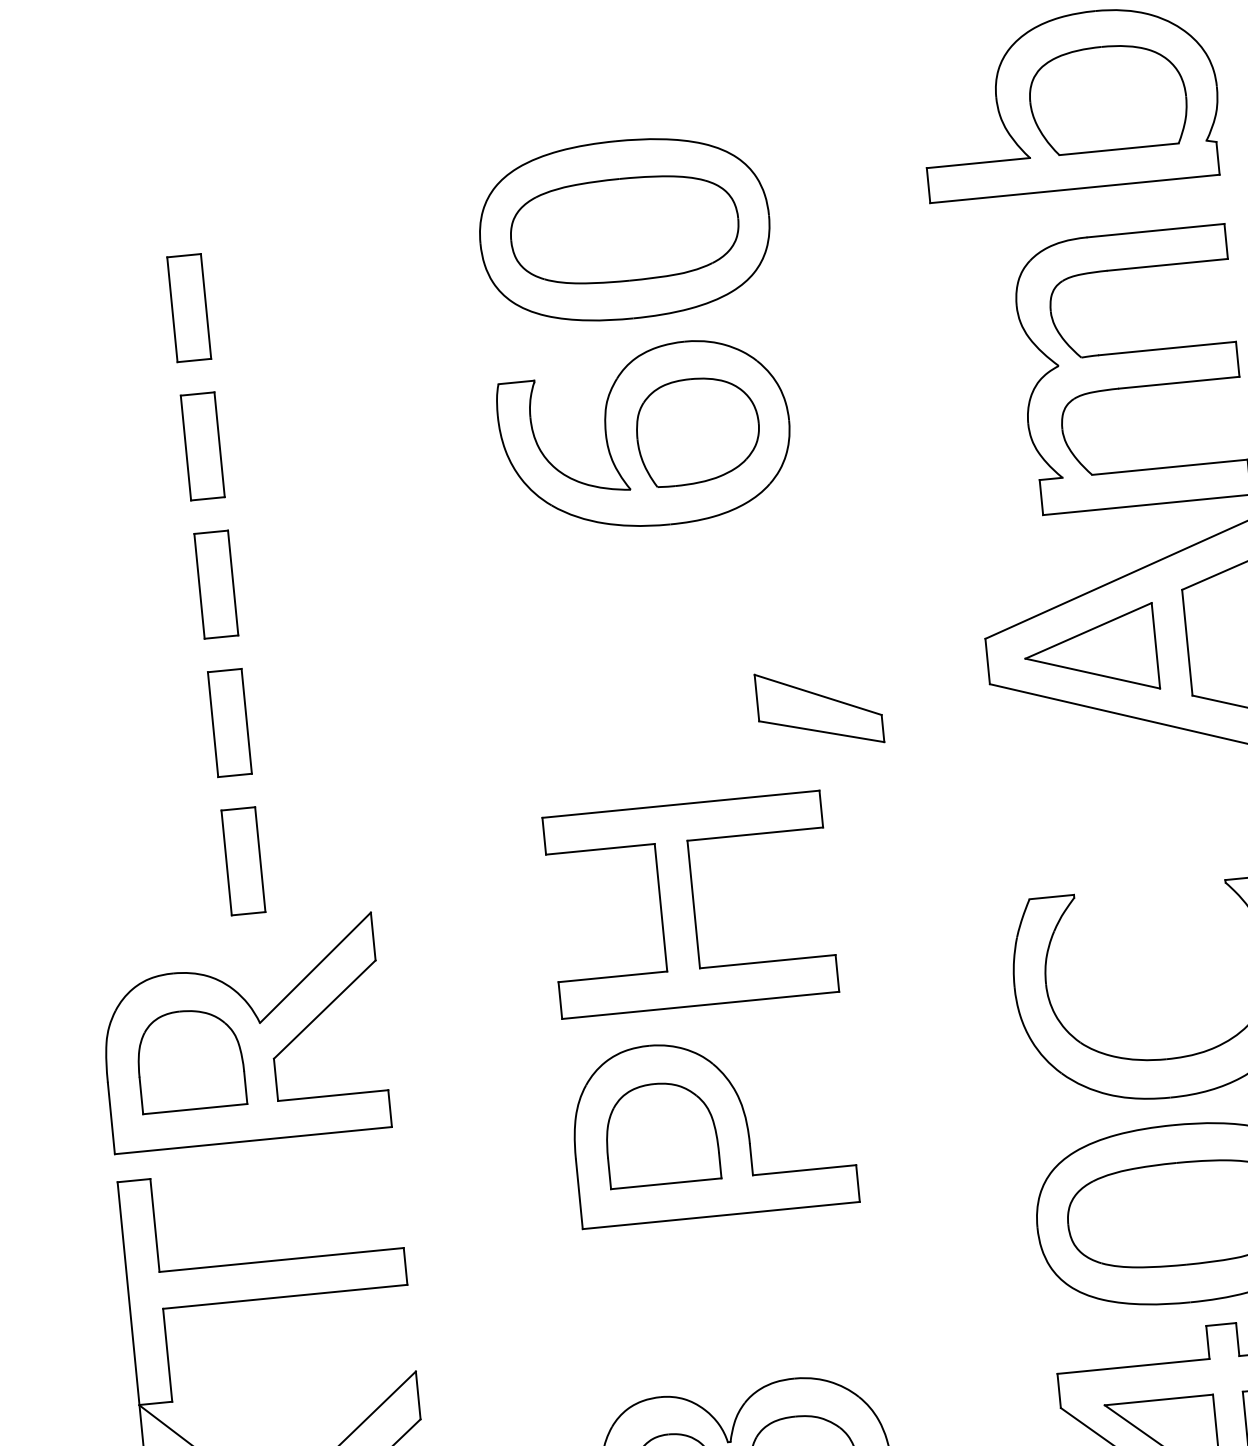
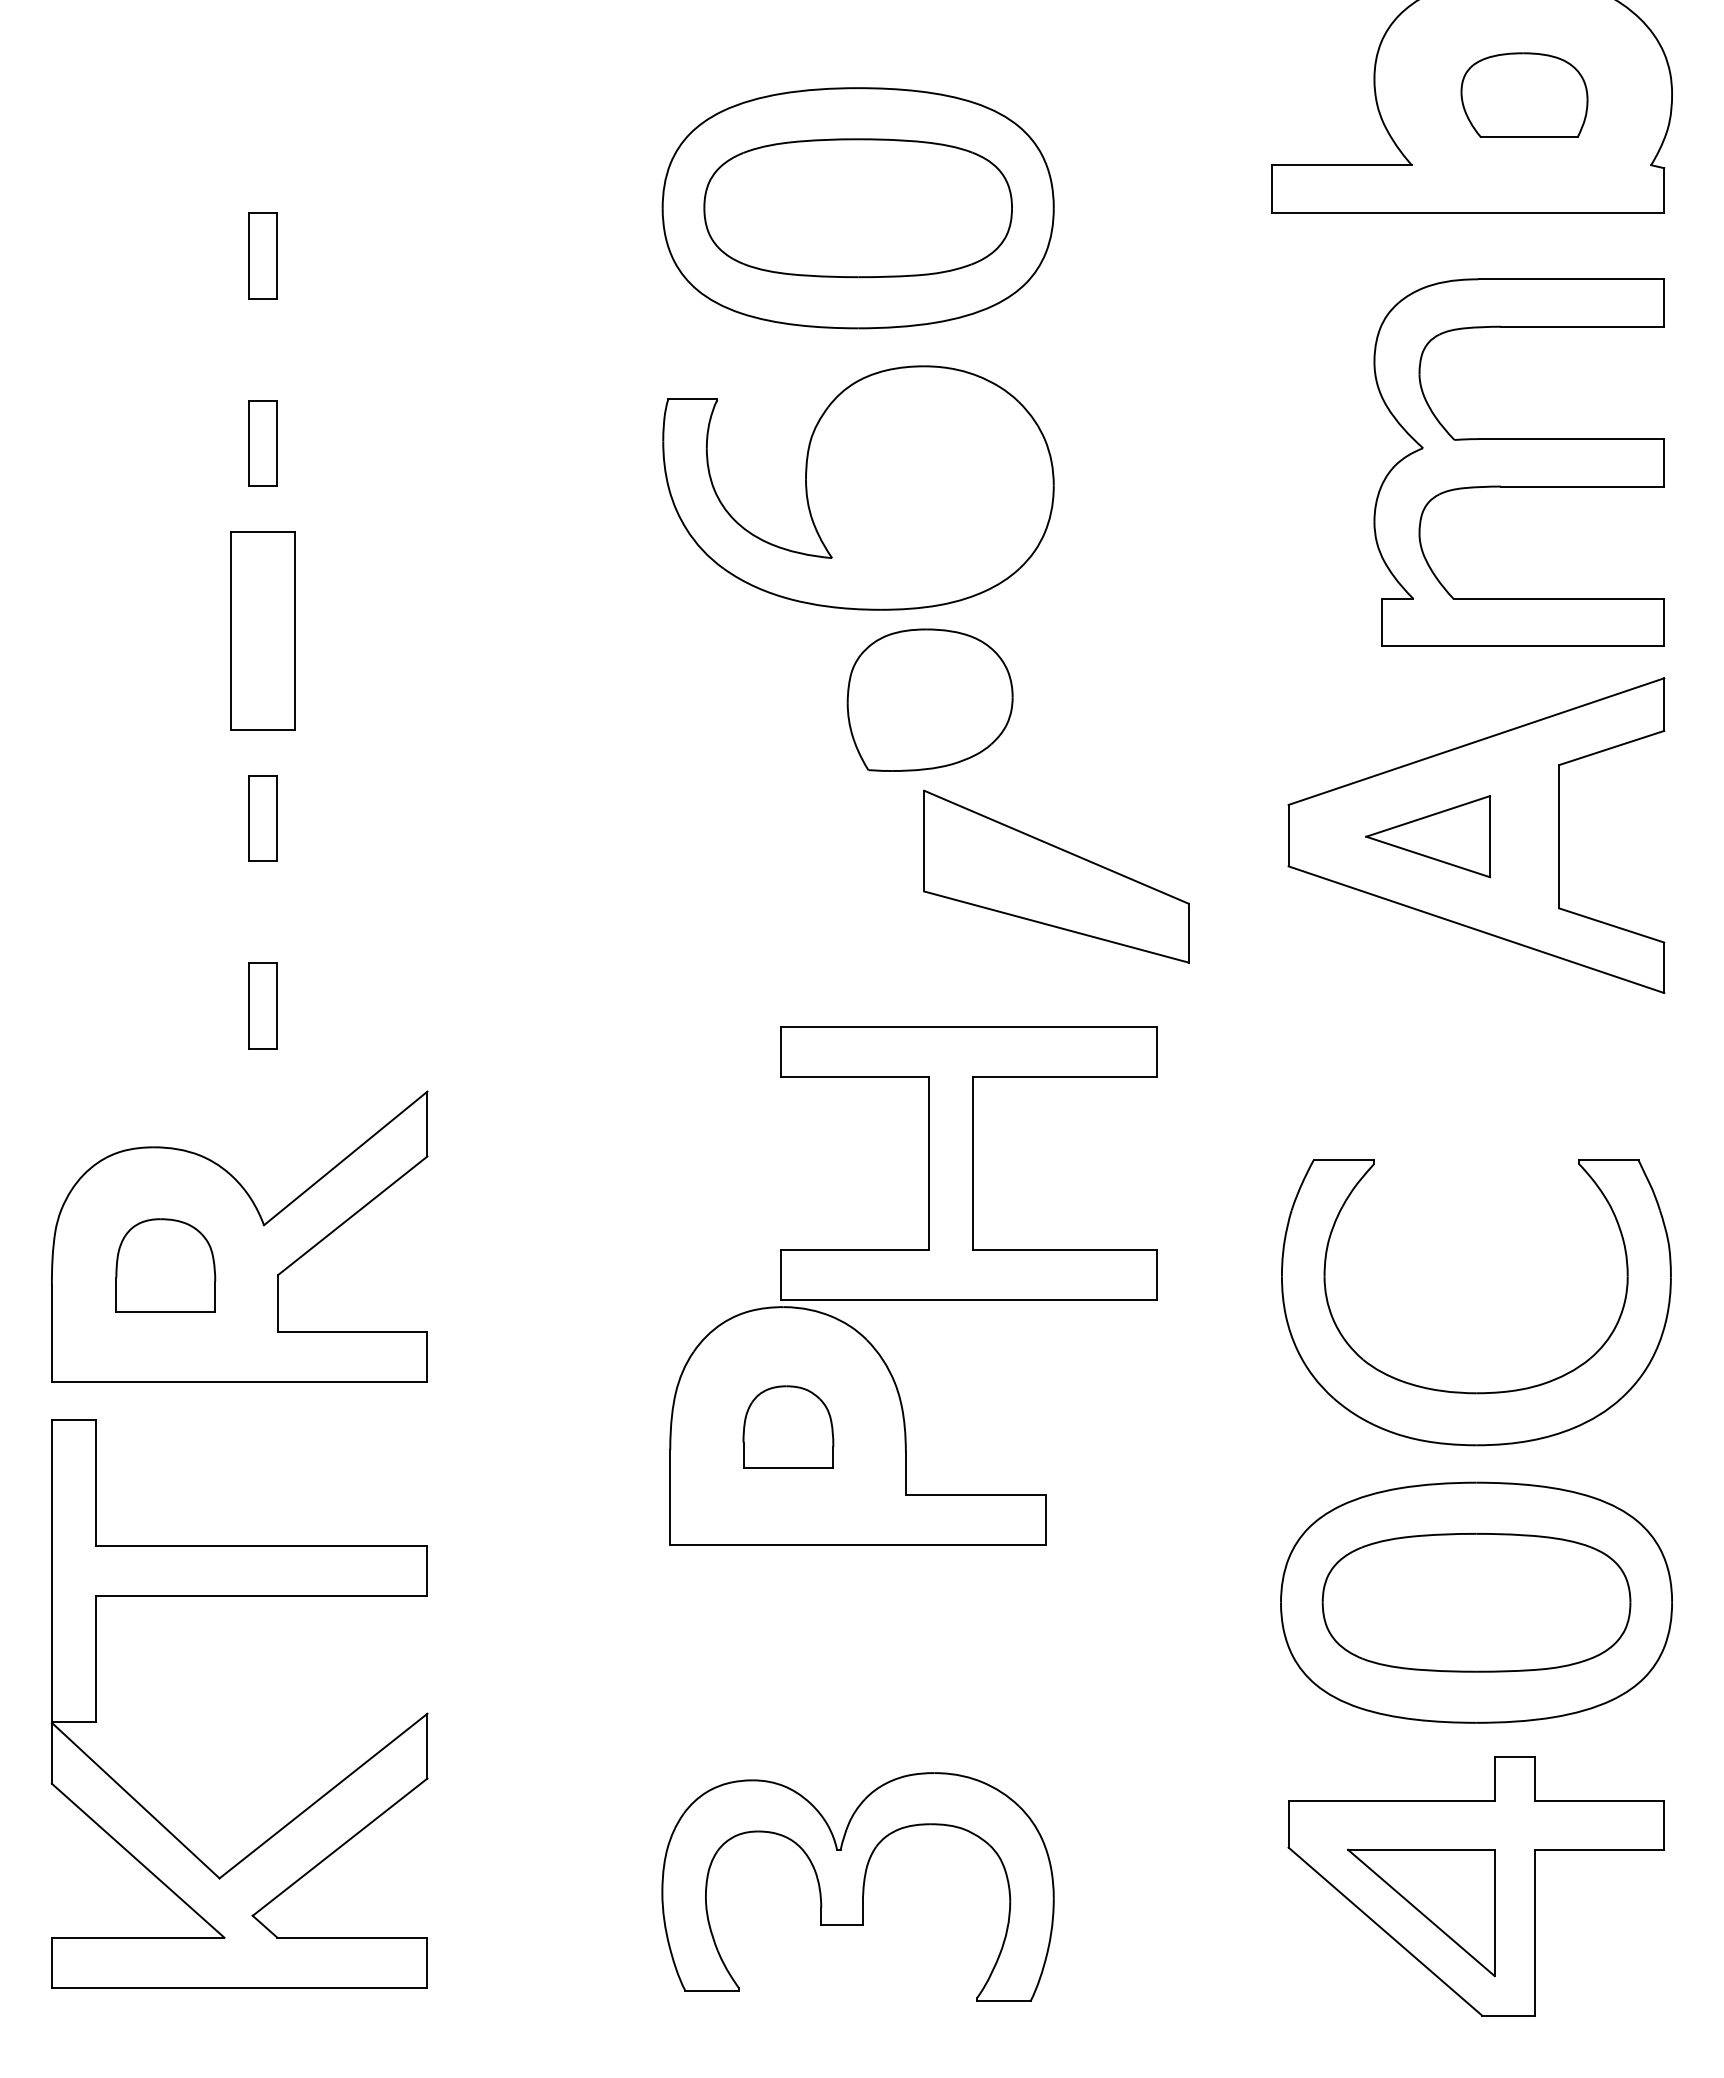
part: (1108, 97) -> (1524, 94), size x0.6
part: (188, 307) -> (262, 255), size x0.6
part: (697, 430) -> (929, 699), moved
part: (202, 446) -> (262, 443), size x0.6
part: (215, 584) -> (262, 630), size x1.4
part: (1090, 652) -> (1427, 836), size x0.7
part: (819, 708) -> (1056, 876), size x1.6
part: (229, 723) -> (262, 818), size x0.6
part: (242, 861) -> (262, 1005), size x0.6
part: (690, 905) -> (968, 1163), moved
part: (190, 1059) -> (165, 1265), size x0.7
part: (661, 1133) -> (788, 1426), size x0.6

